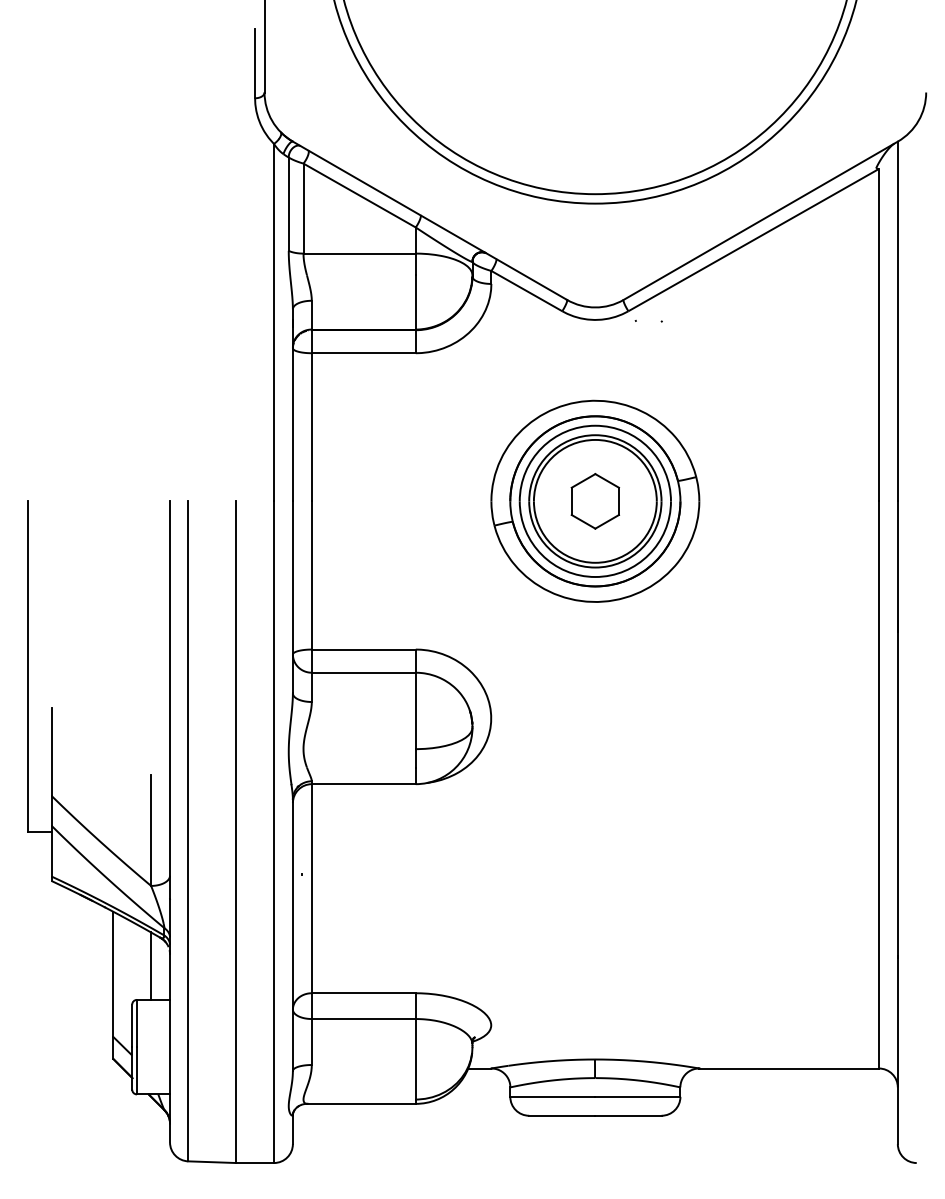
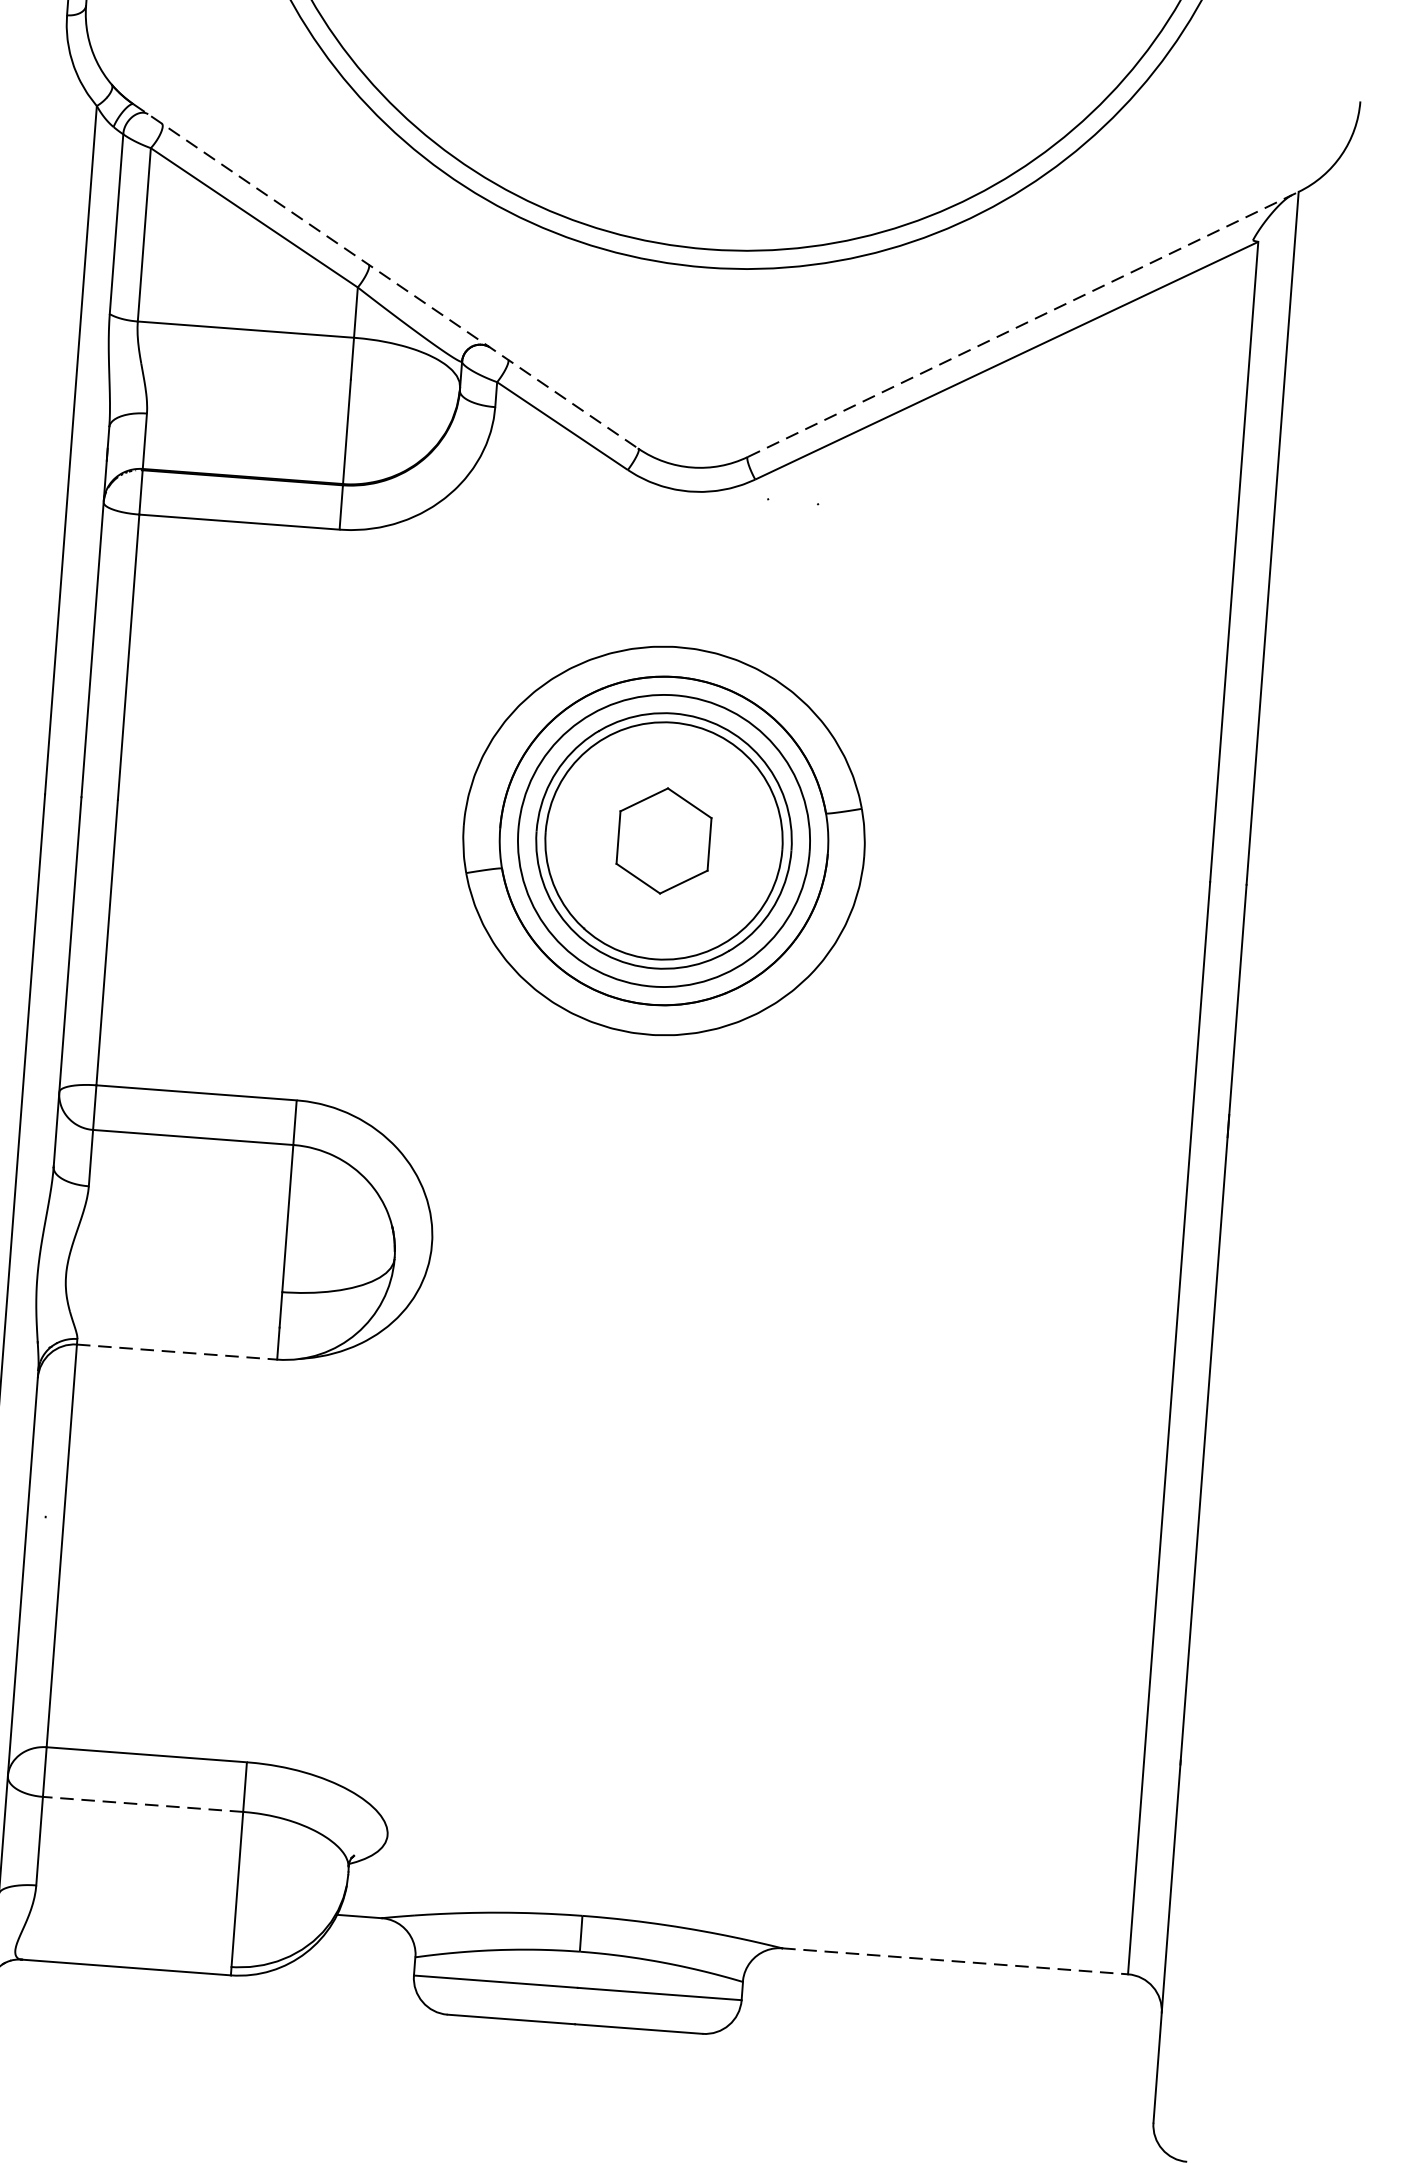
line: (761, 220) -> (1024, 324), solid -> dashed
line: (430, 221) -> (387, 278), solid -> dashed
line: (363, 784) -> (176, 1352), solid -> dashed
line: (363, 1019) -> (142, 1805), solid -> dashed
line: (789, 1068) -> (955, 1961), solid -> dashed

